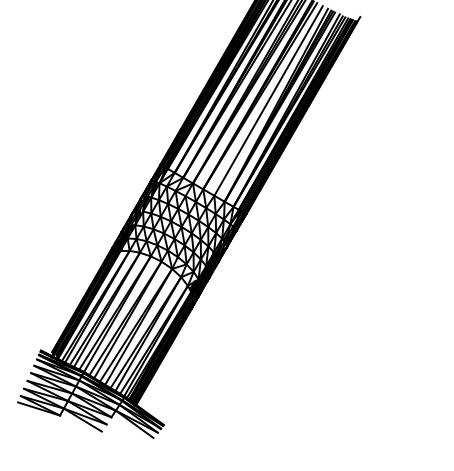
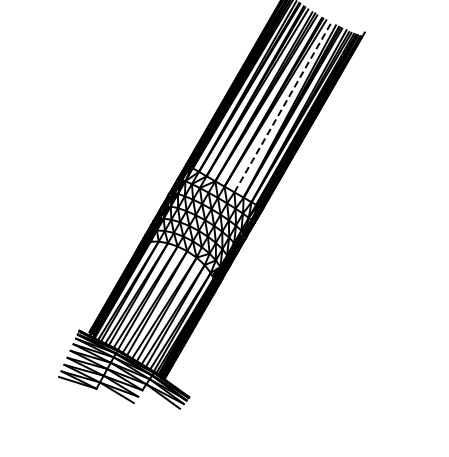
line: (268, 100) -> (282, 107), solid -> dashed

